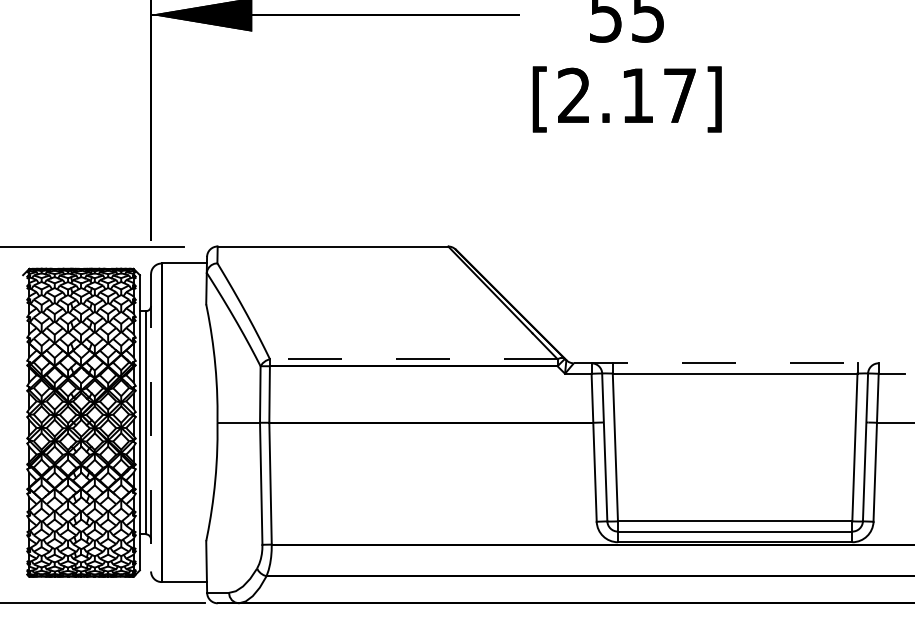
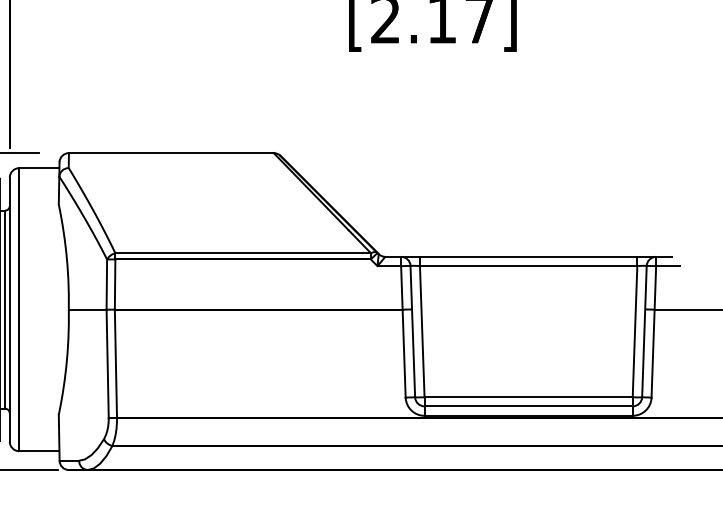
line: (413, 359) -> (242, 253), dashed -> solid
line: (735, 363) -> (528, 257), dashed -> solid
line: (151, 422) -> (10, 309), dashed -> solid

